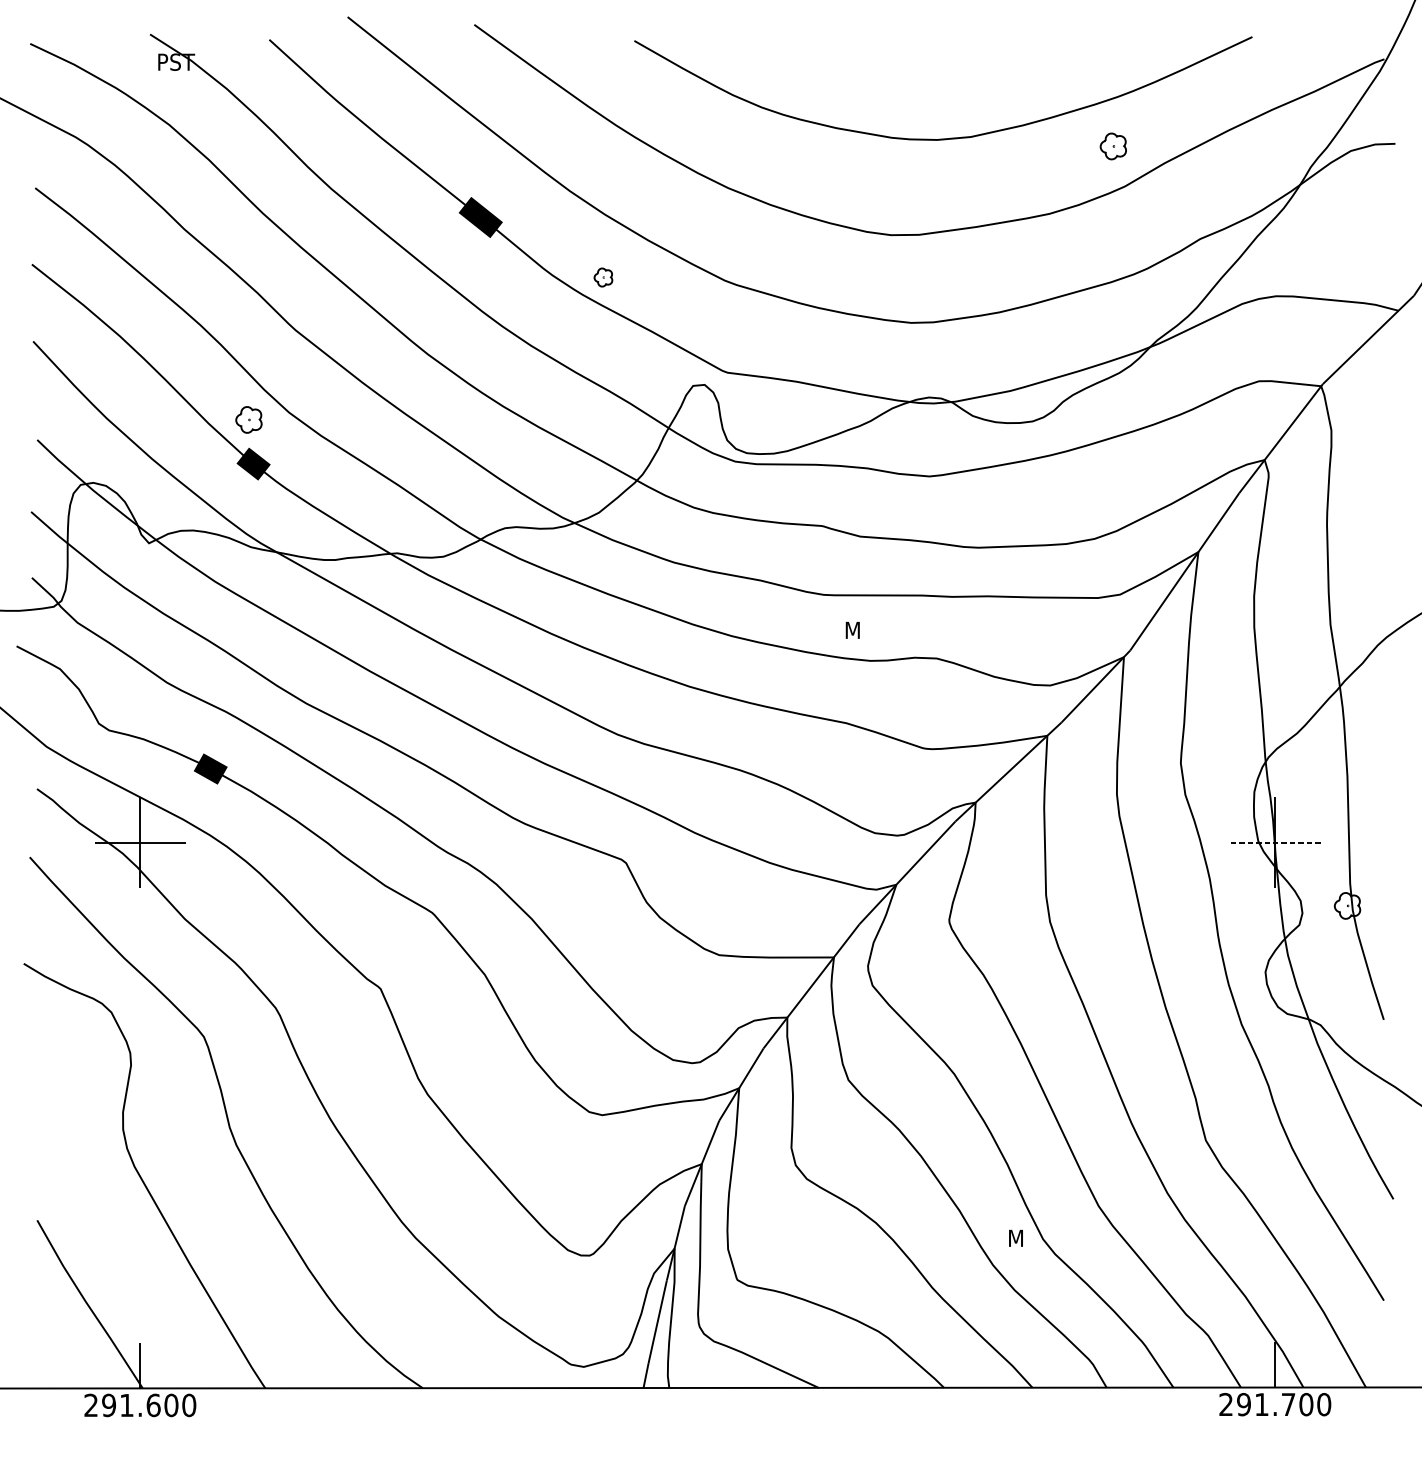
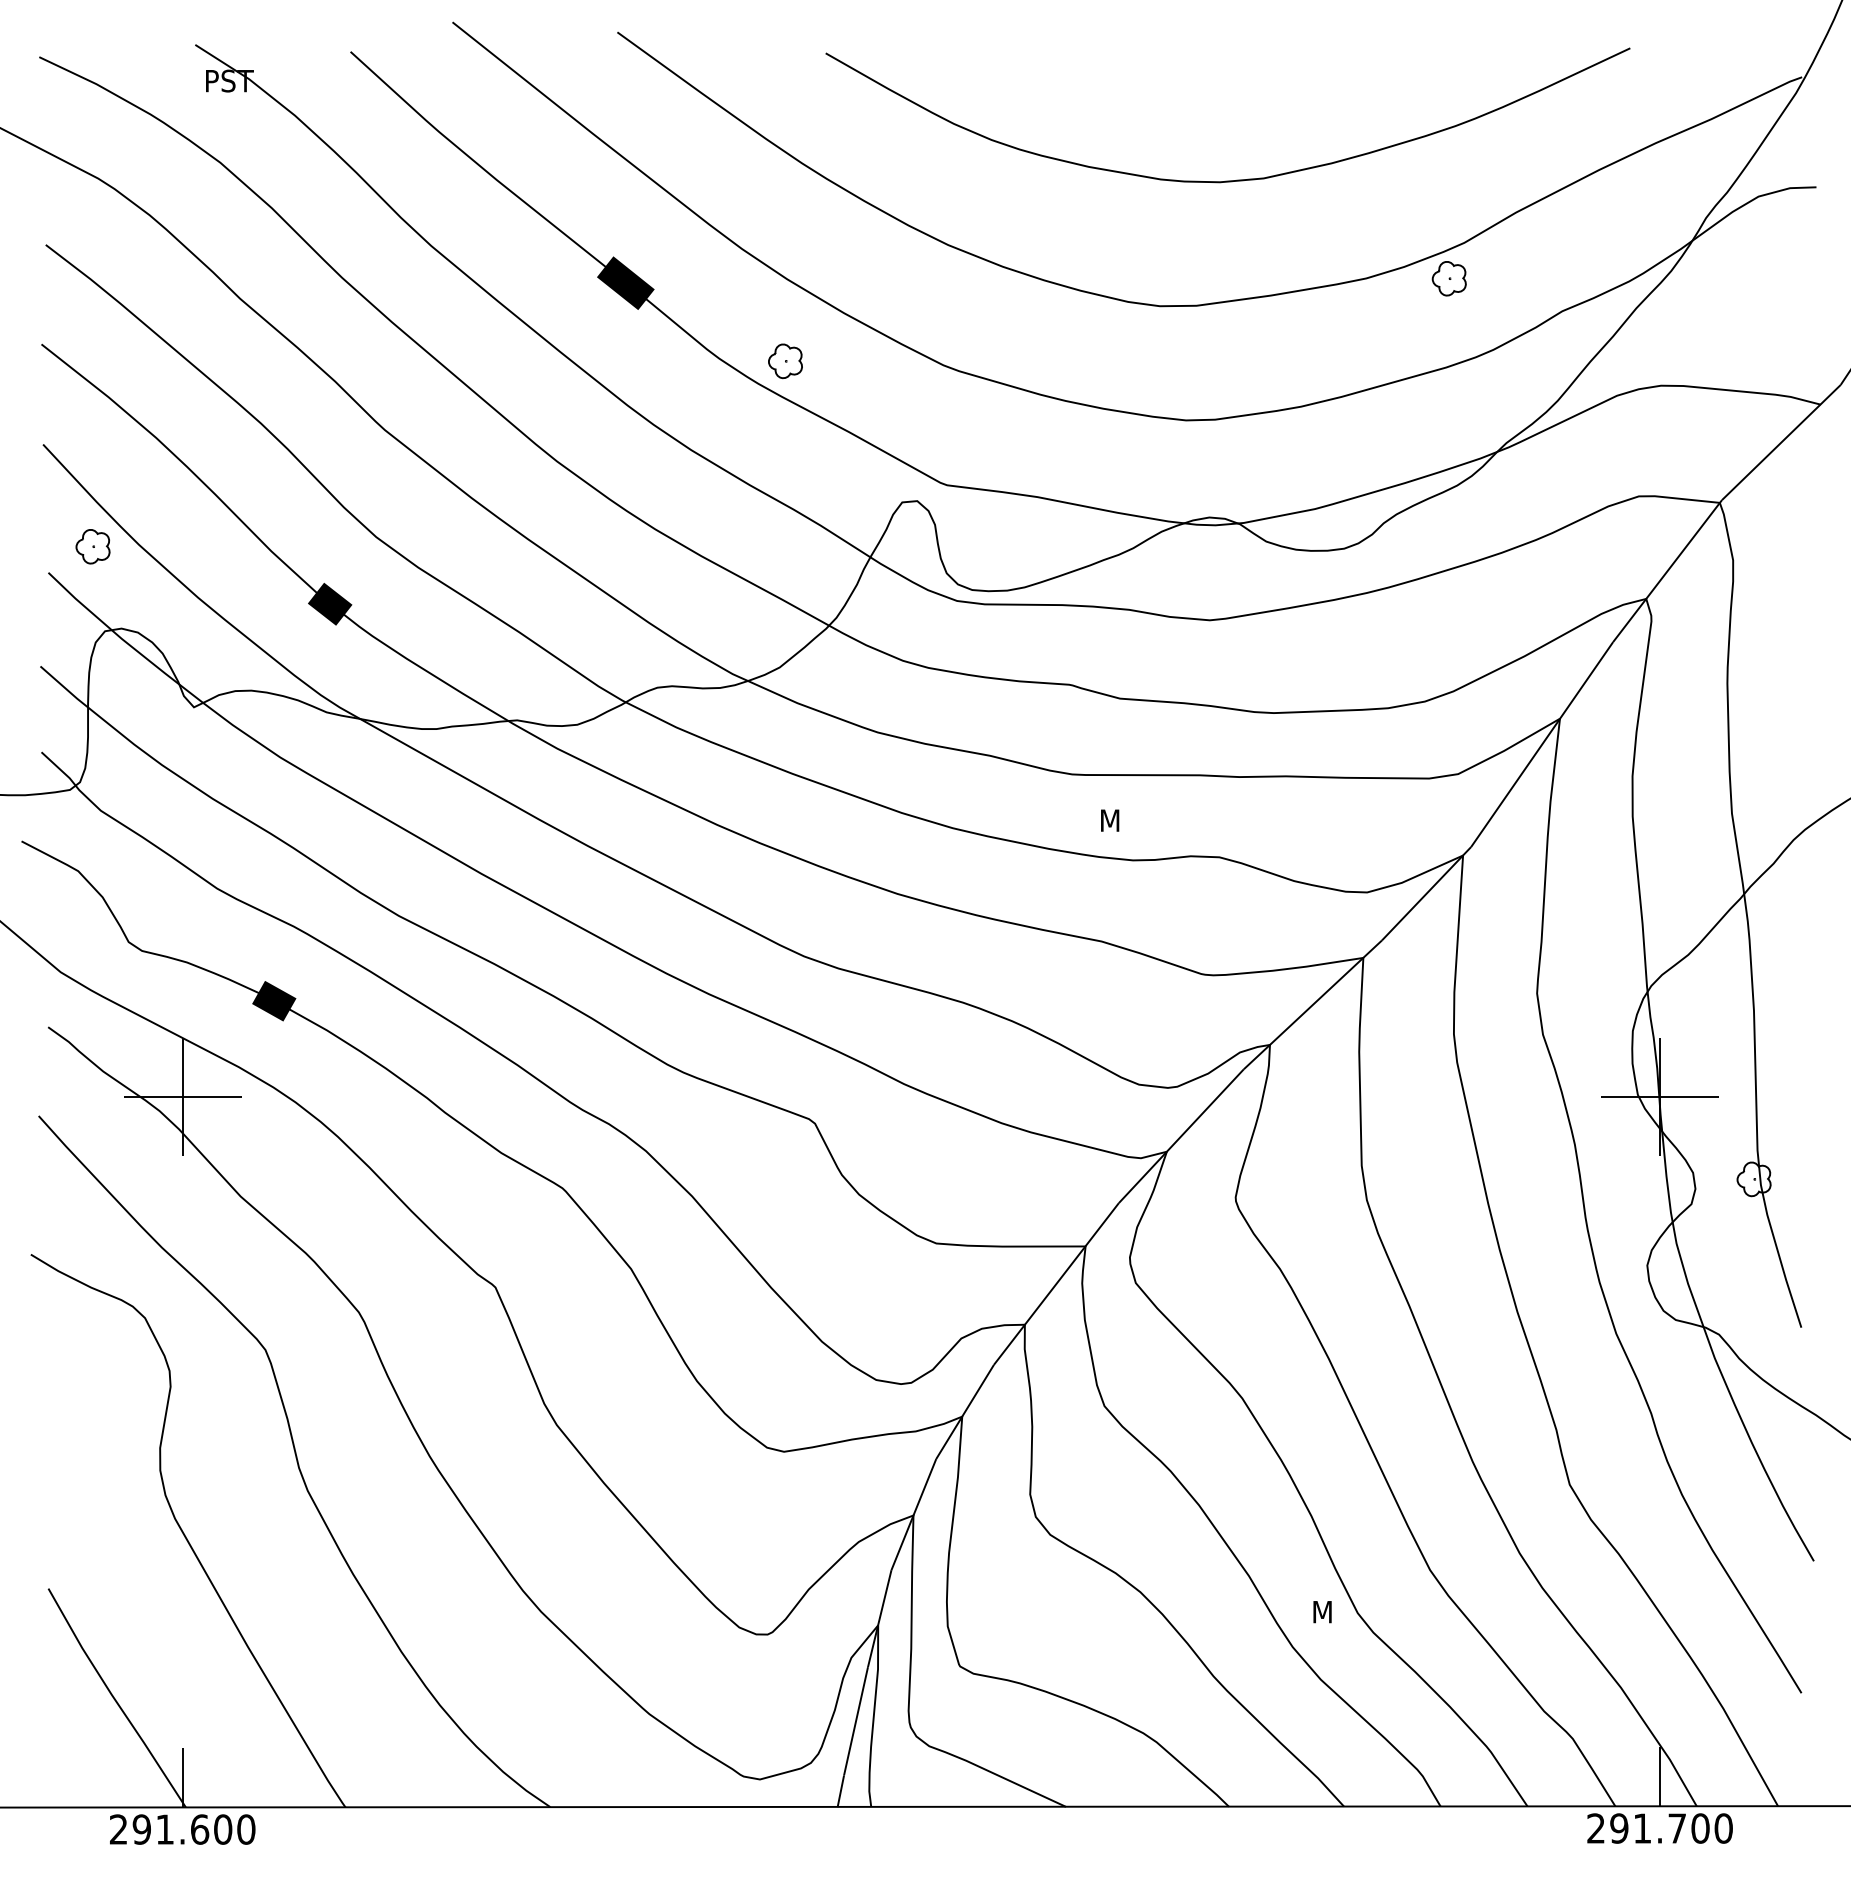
part: (1112, 146) -> (1448, 278), moved
part: (603, 277) -> (785, 361), size x1.43
part: (248, 419) -> (92, 546), moved
line: (1274, 843) -> (1659, 1097), dashed -> solid

